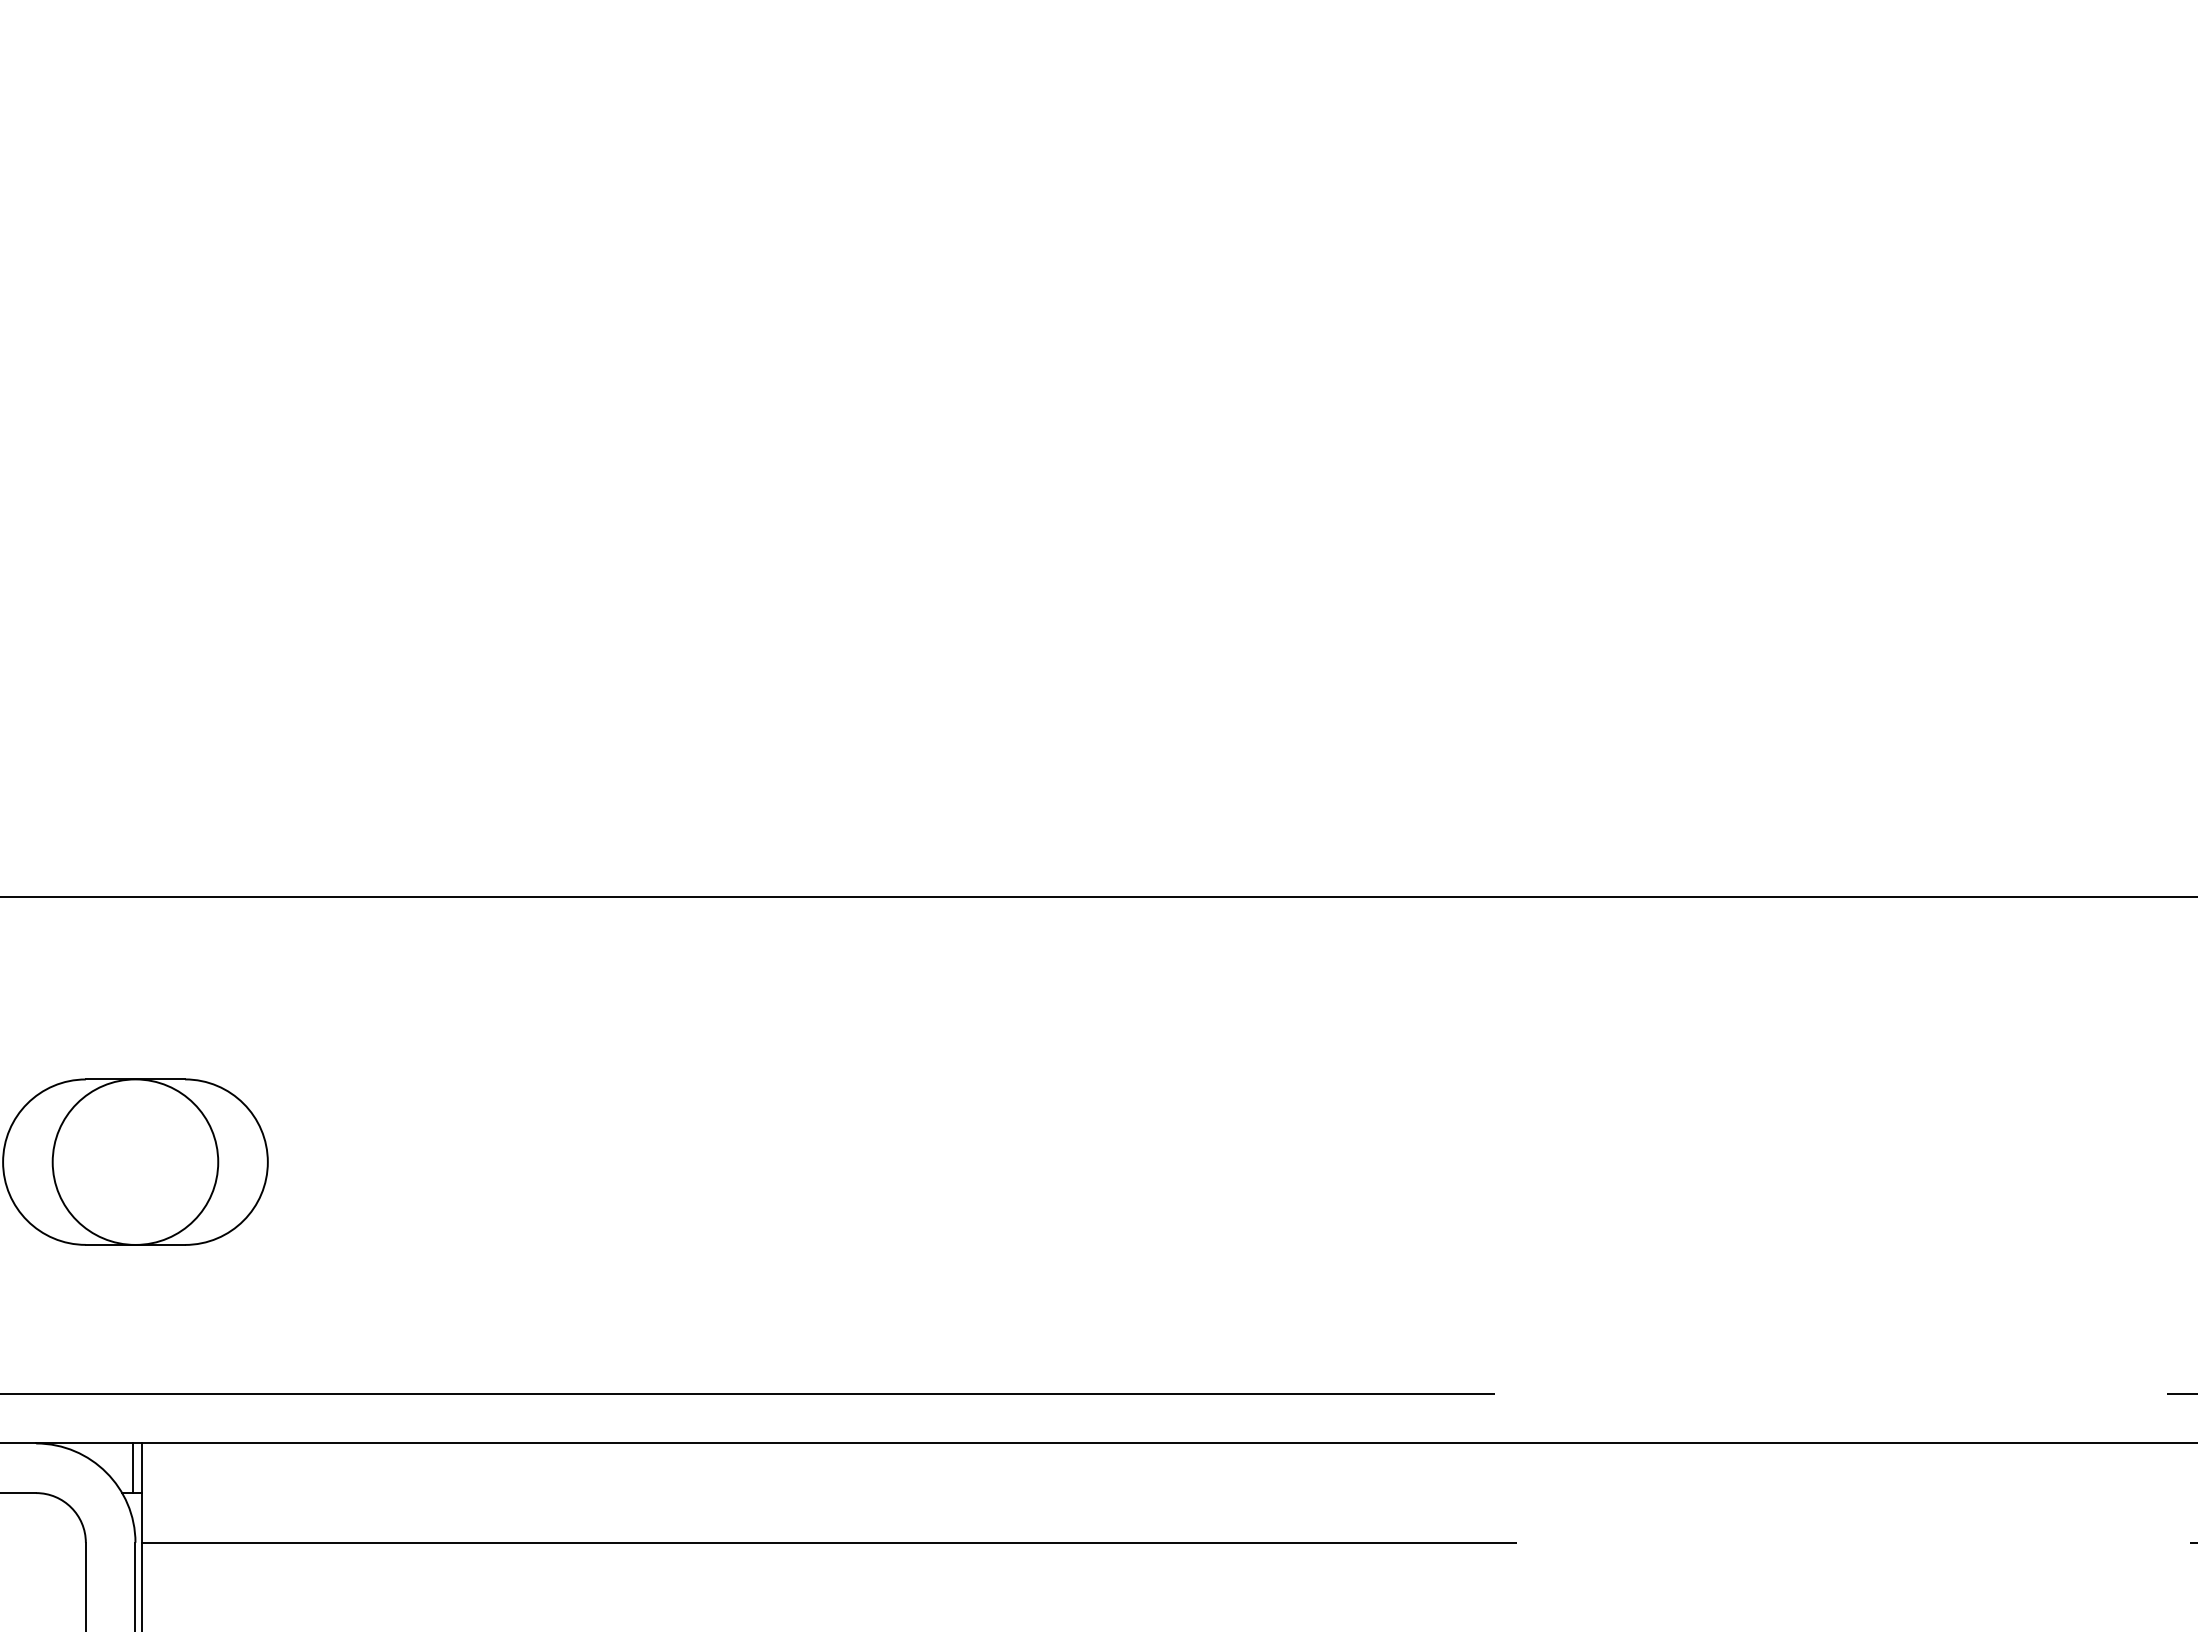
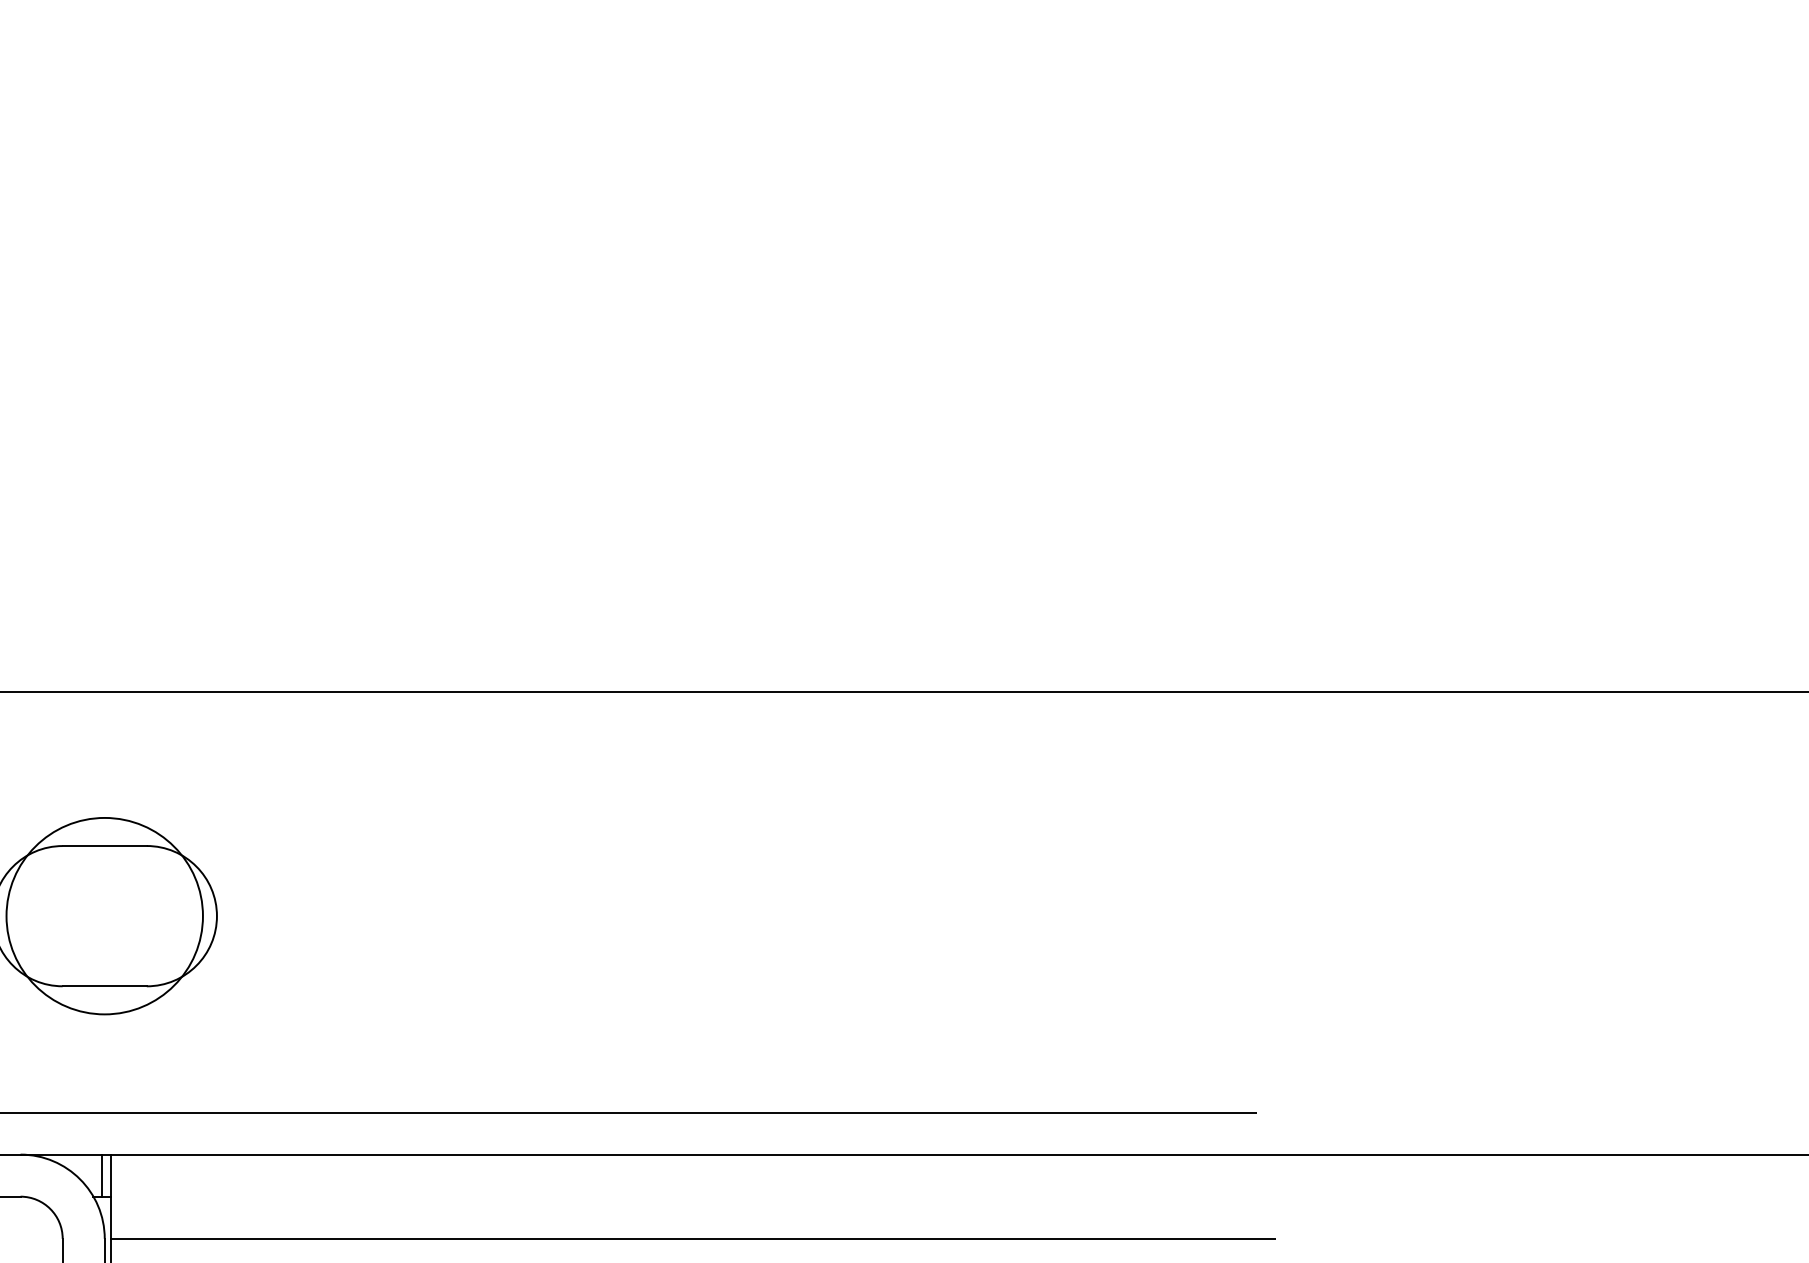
circle: (135, 1161) -> (104, 915), size x1.4

